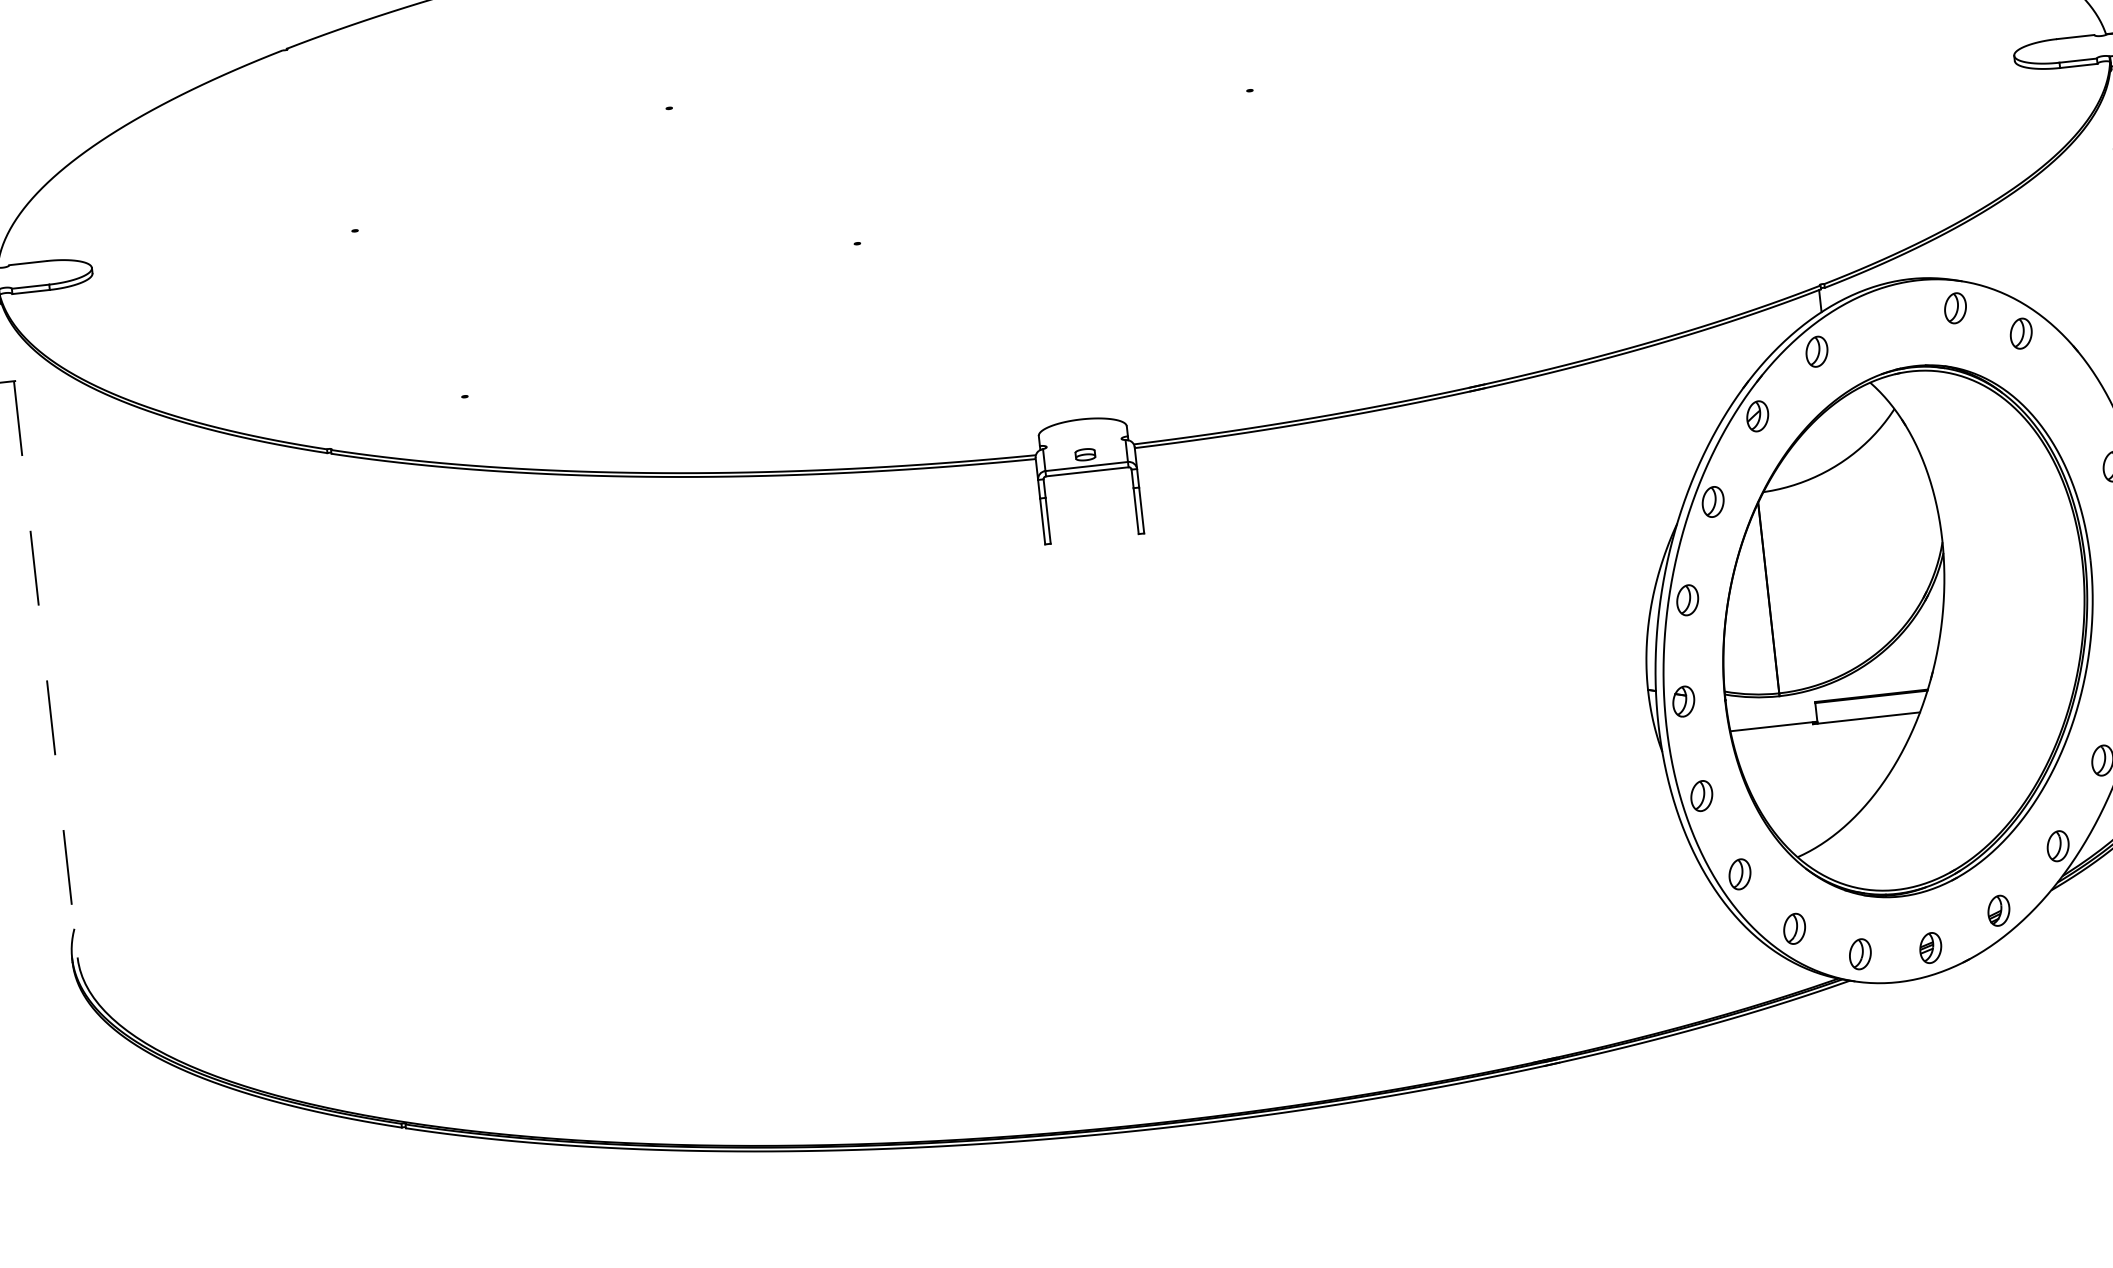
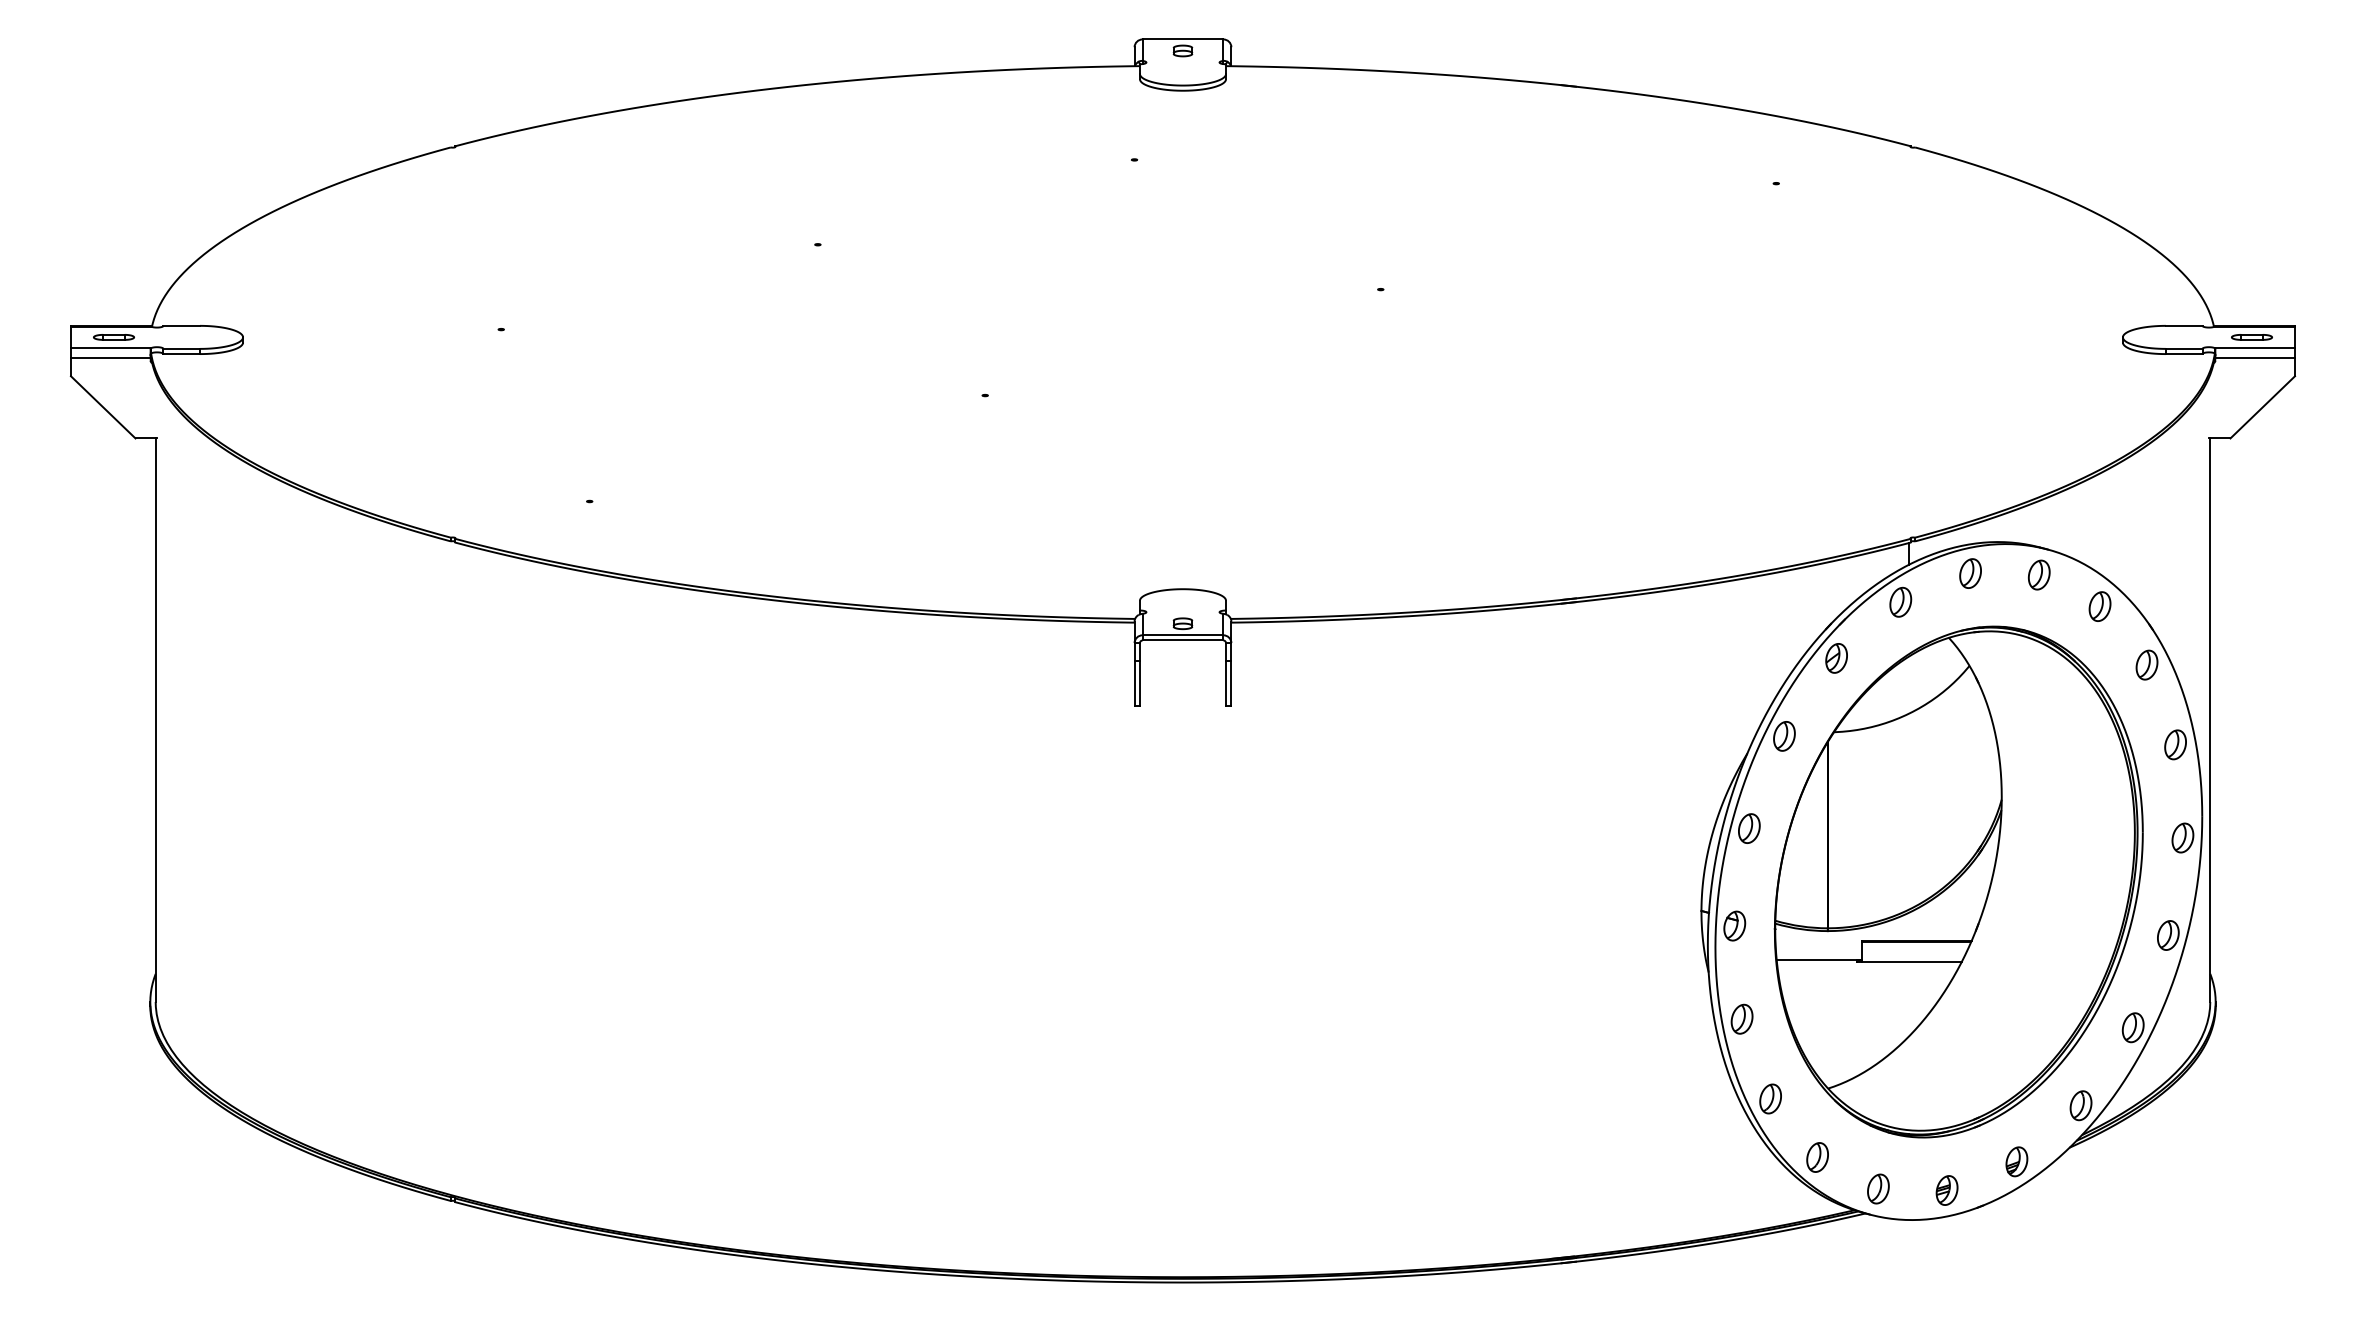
part: (1885, 314) -> (1970, 573), added
part: (2075, 387) -> (2146, 664), added
line: (45, 669) -> (155, 720), dashed -> solid

